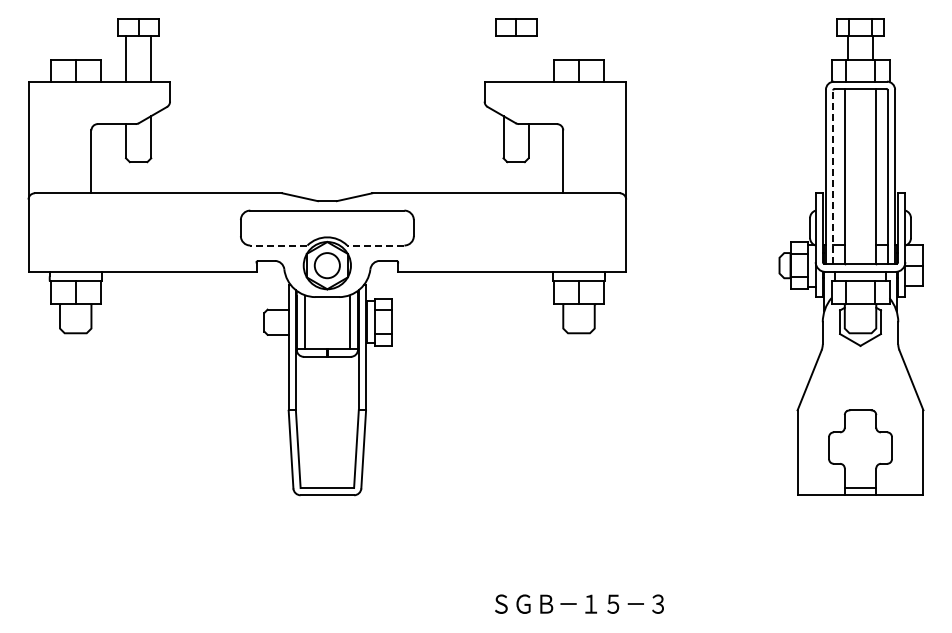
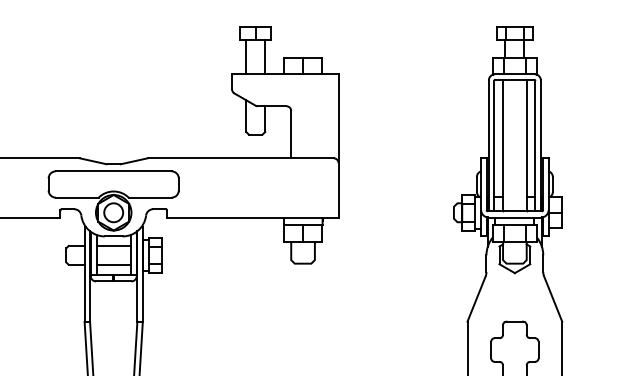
line: (503, 58) -> (246, 56), added
line: (528, 58) -> (265, 56), added
line: (833, 177) -> (494, 146), dashed -> solid
line: (278, 245) -> (76, 197), dashed -> solid
line: (375, 245) -> (149, 197), dashed -> solid
line: (326, 309) -> (113, 245), added
line: (326, 334) -> (113, 264), added

